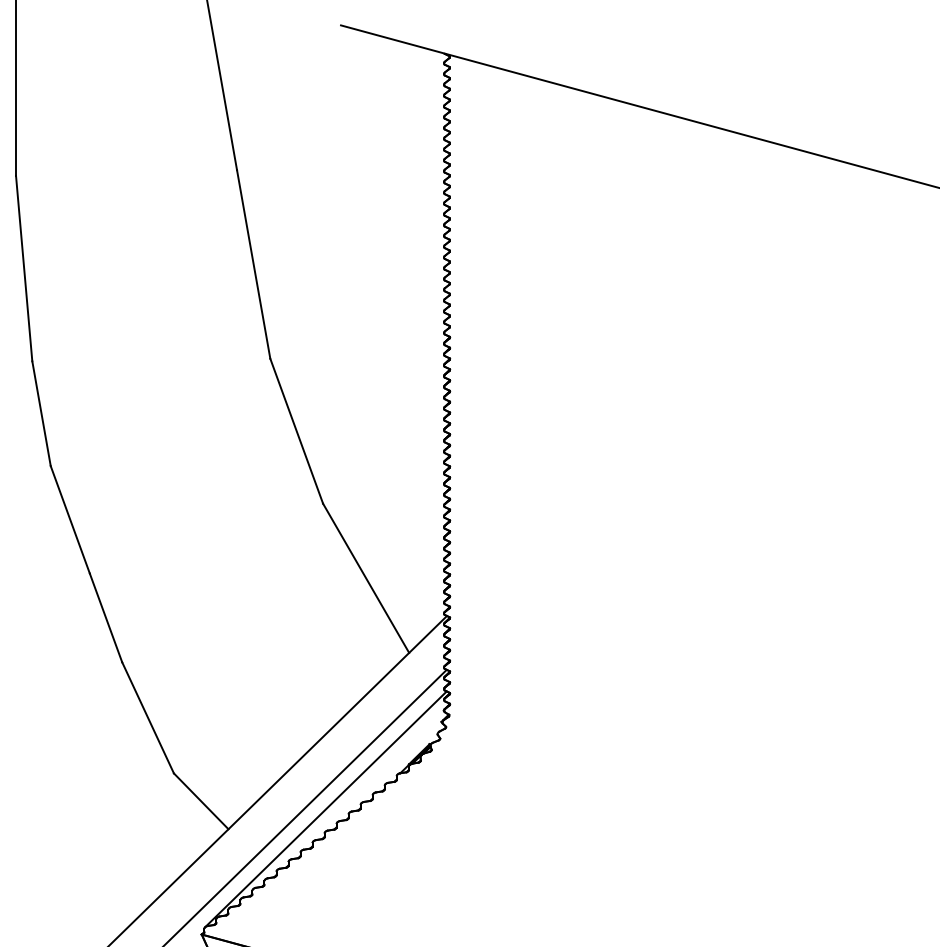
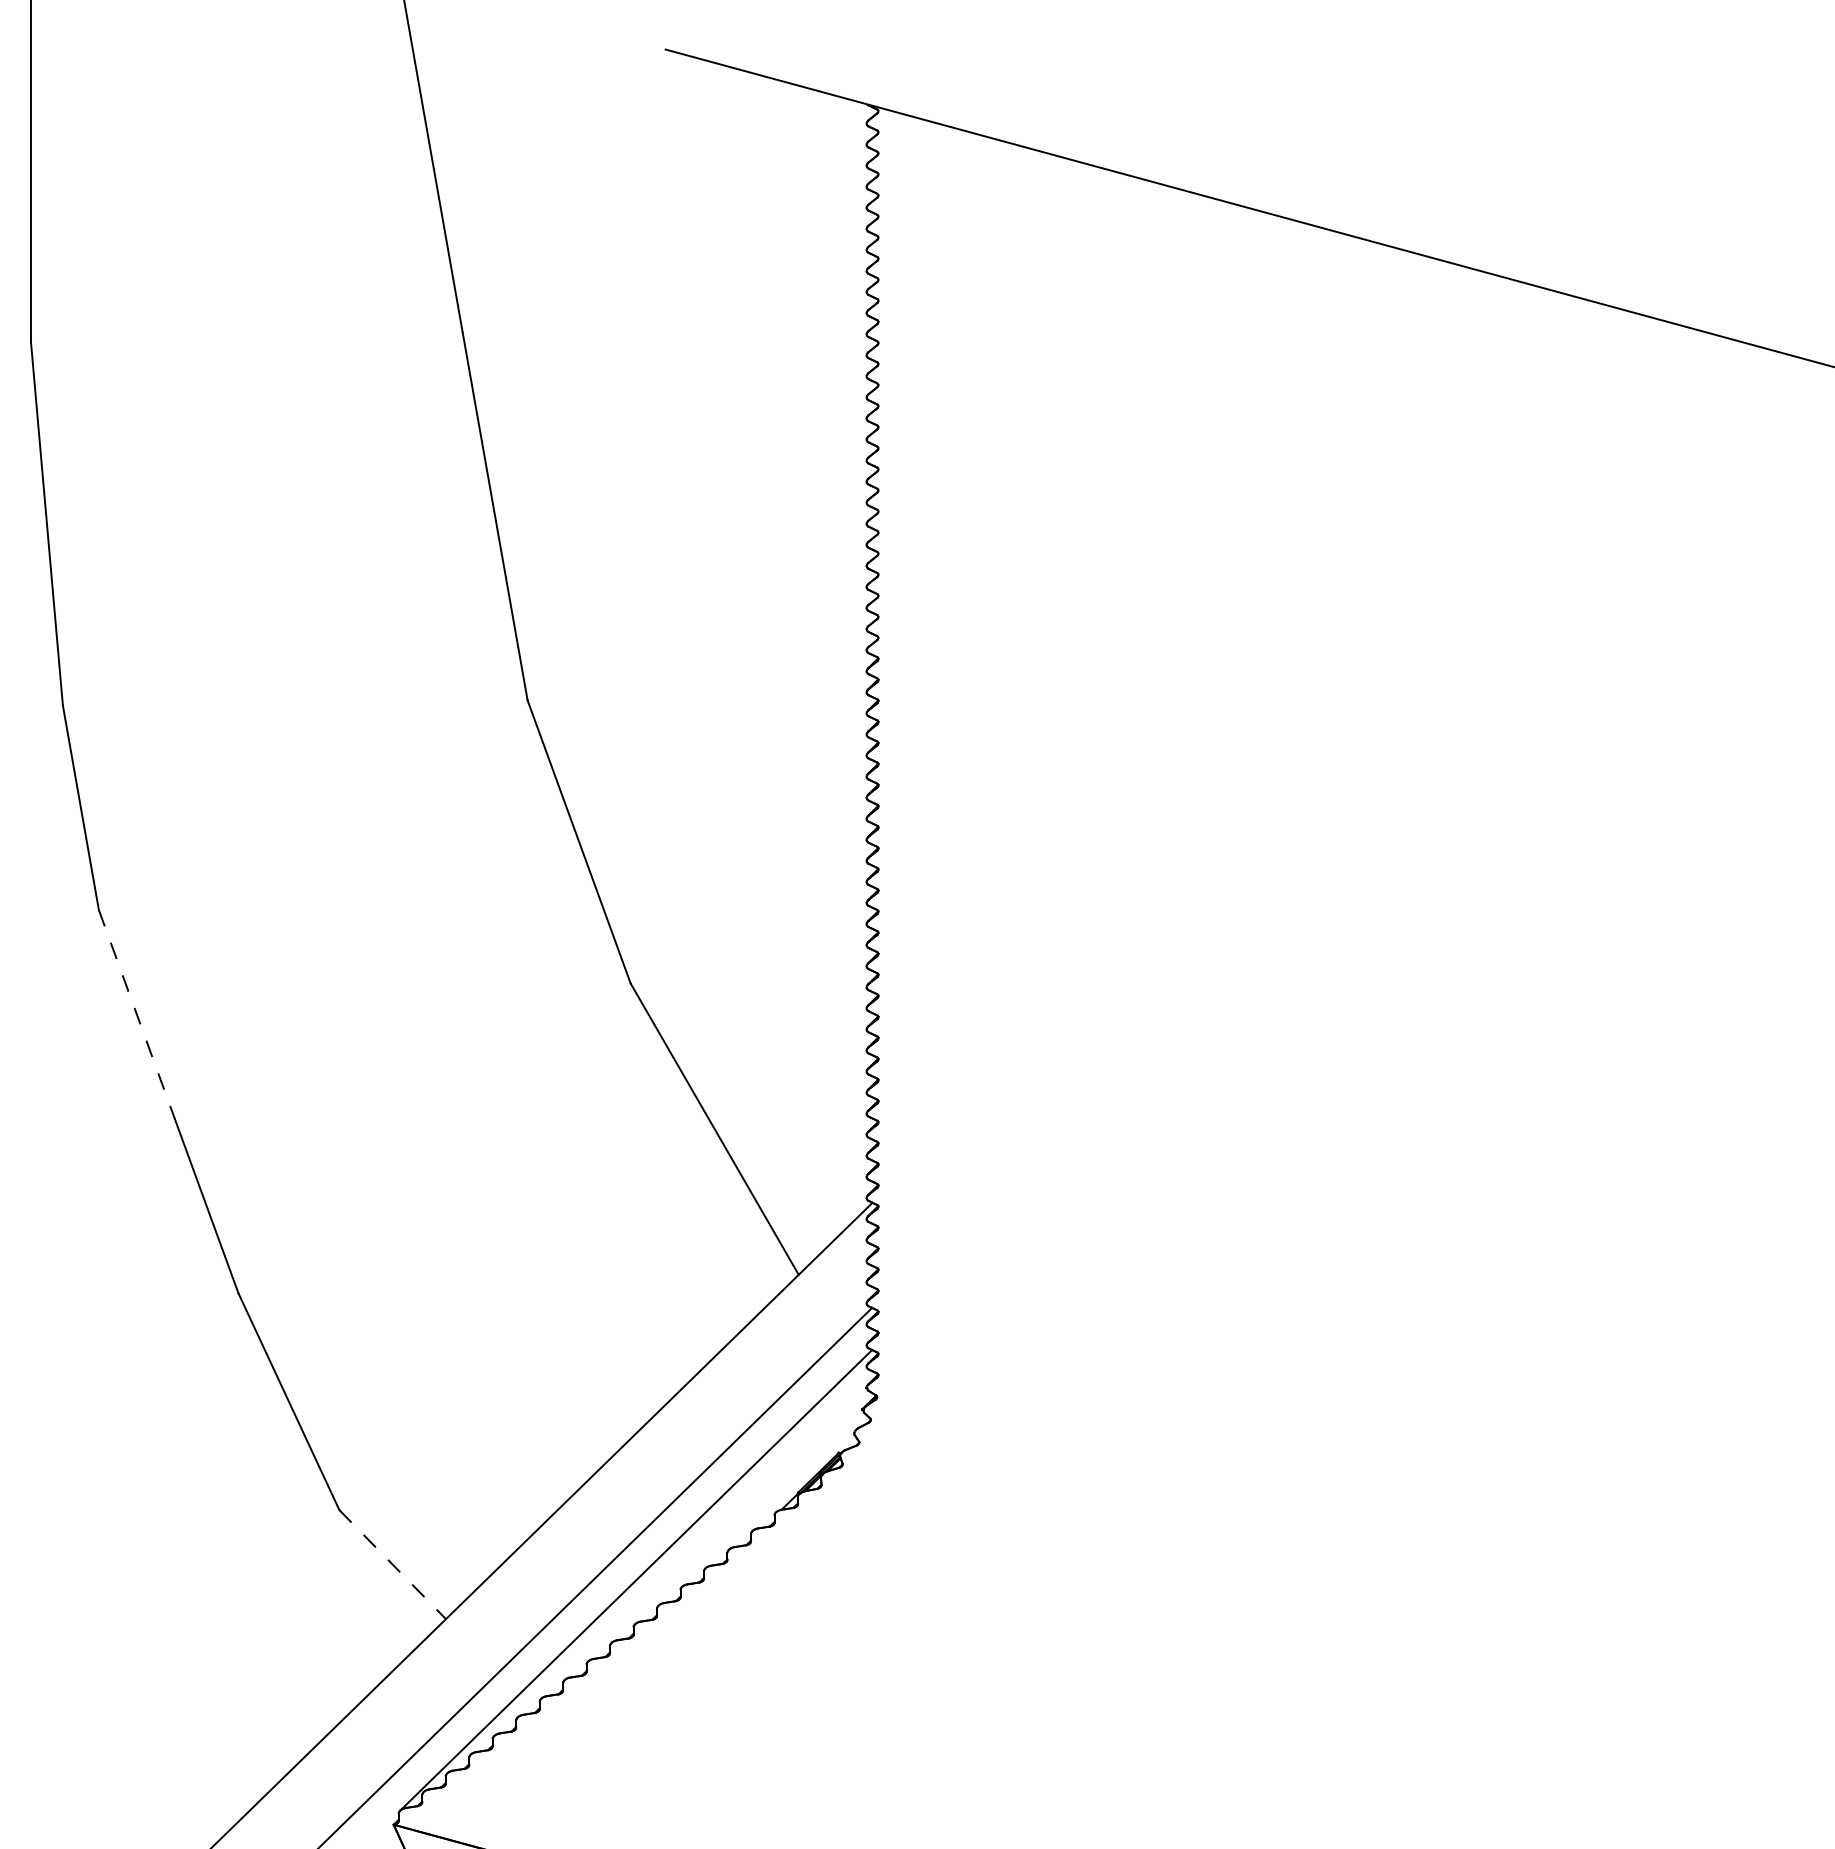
line: (70, 520) -> (137, 1016), solid -> dashed
line: (201, 801) -> (393, 1564), solid -> dashed

